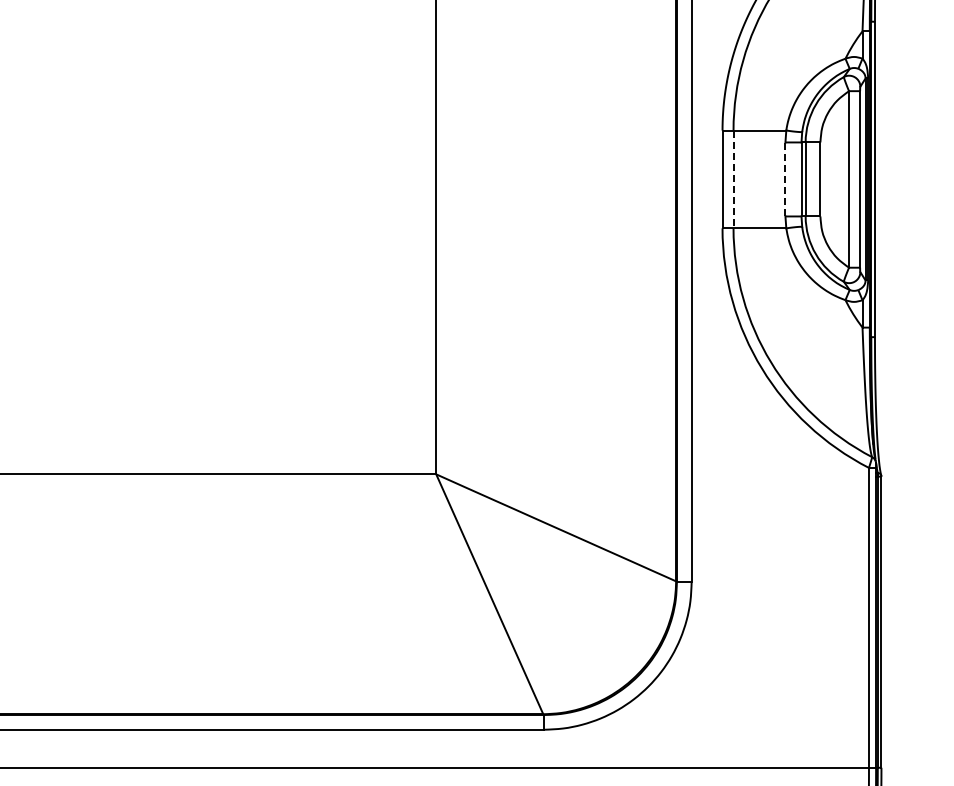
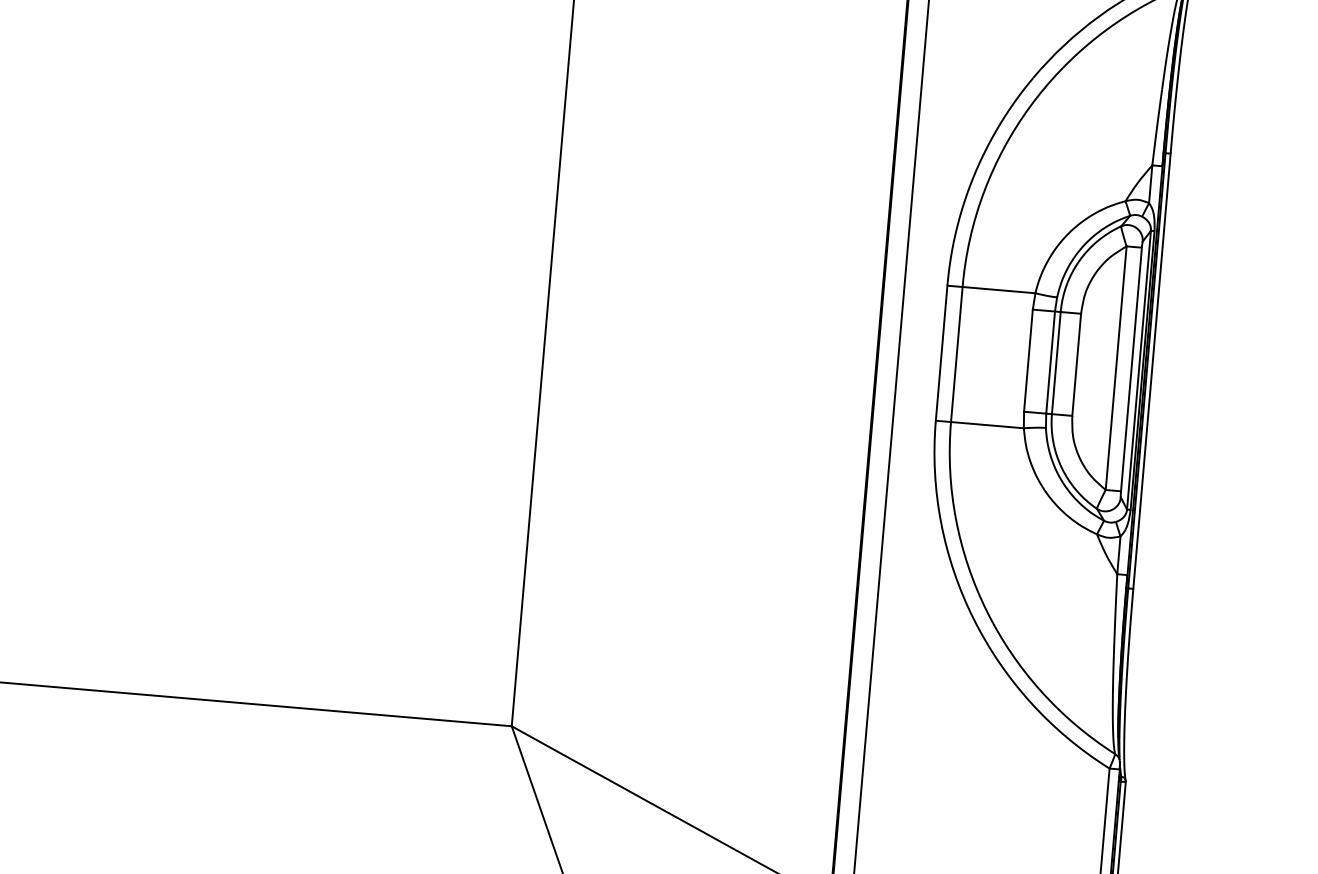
line: (785, 178) -> (1028, 359), dashed -> solid
line: (733, 179) -> (956, 354), dashed -> solid

